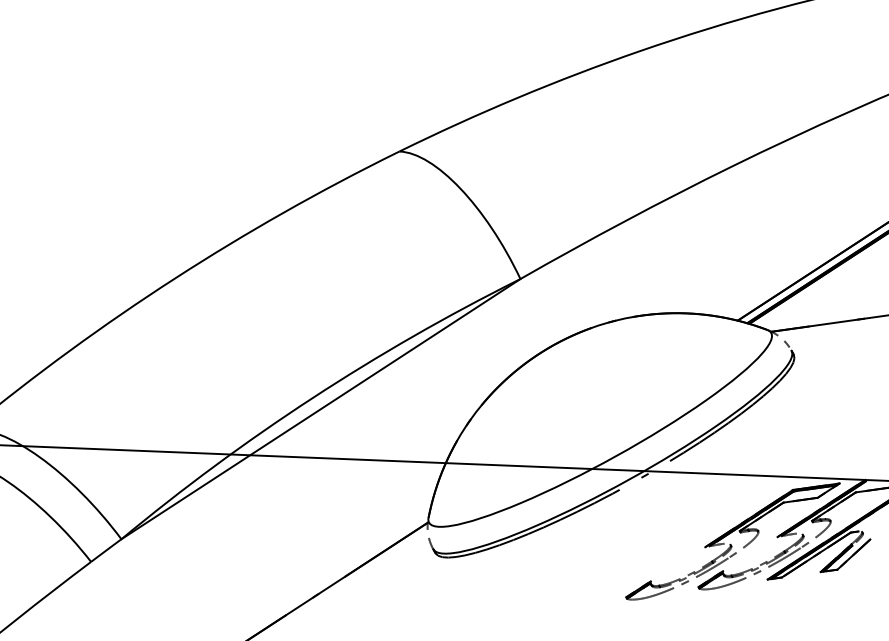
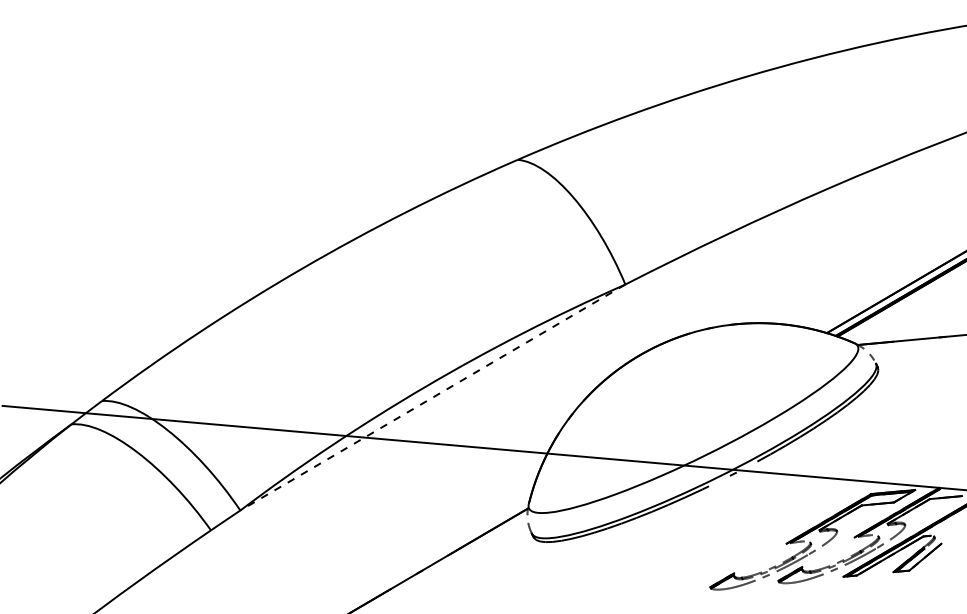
line: (320, 409) -> (432, 397), solid -> dashed

